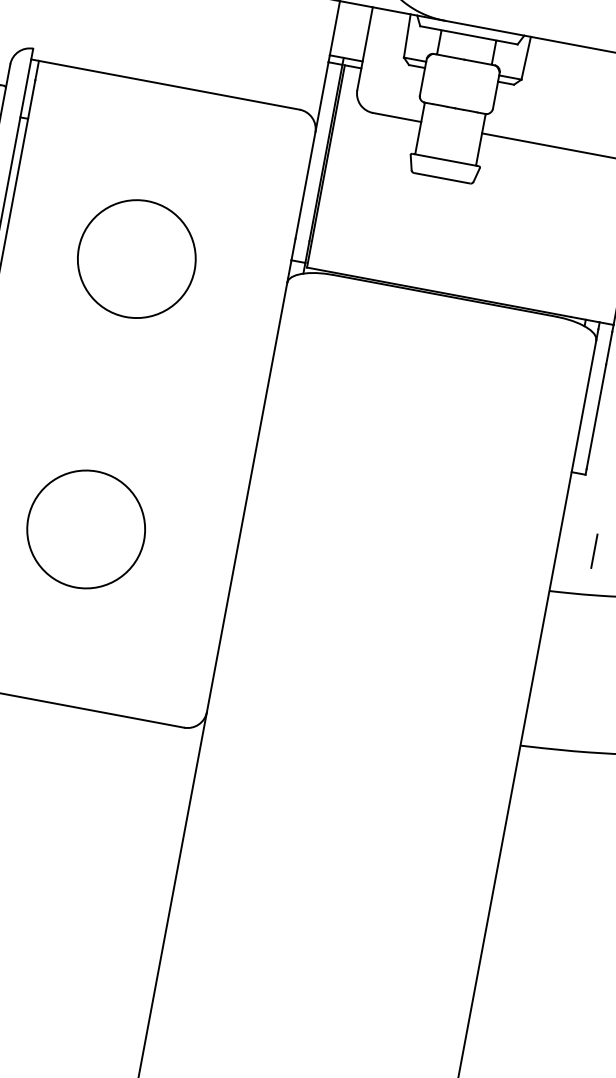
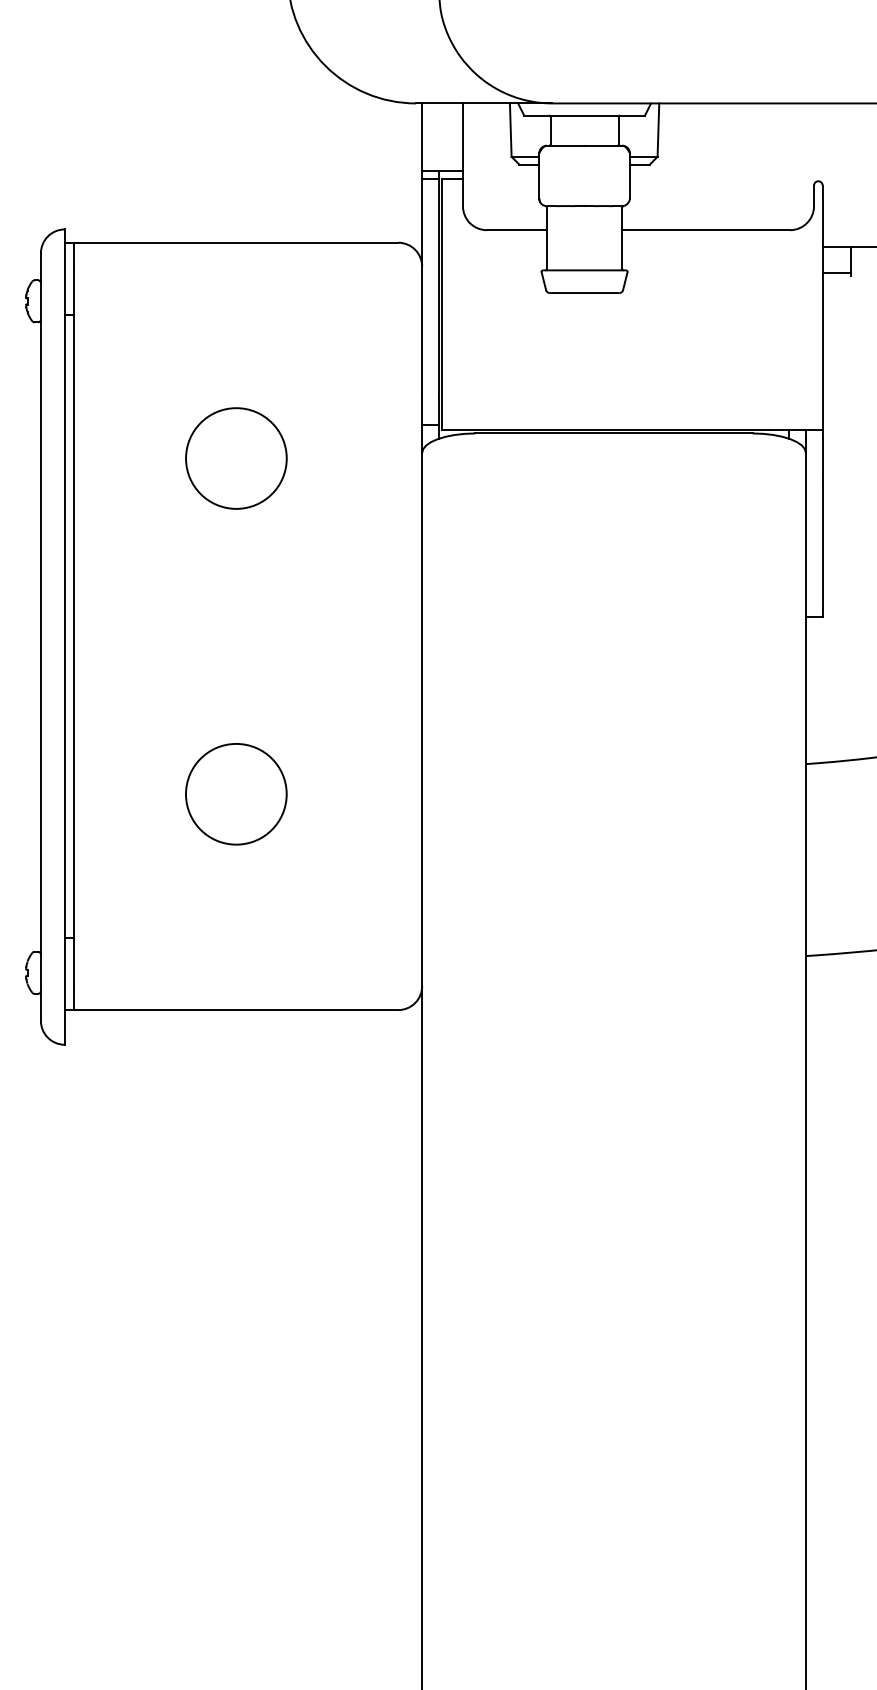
circle: (136, 259) -> (236, 458), size x0.7
circle: (86, 529) -> (236, 794), size x0.7
line: (594, 551) -> (850, 706), removed

